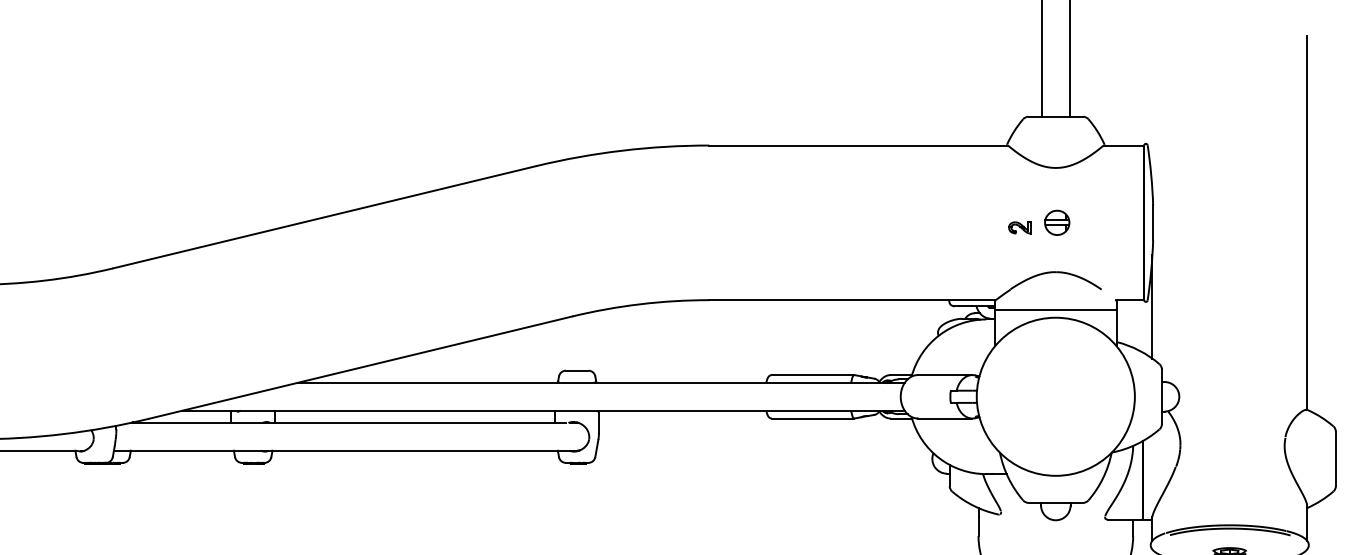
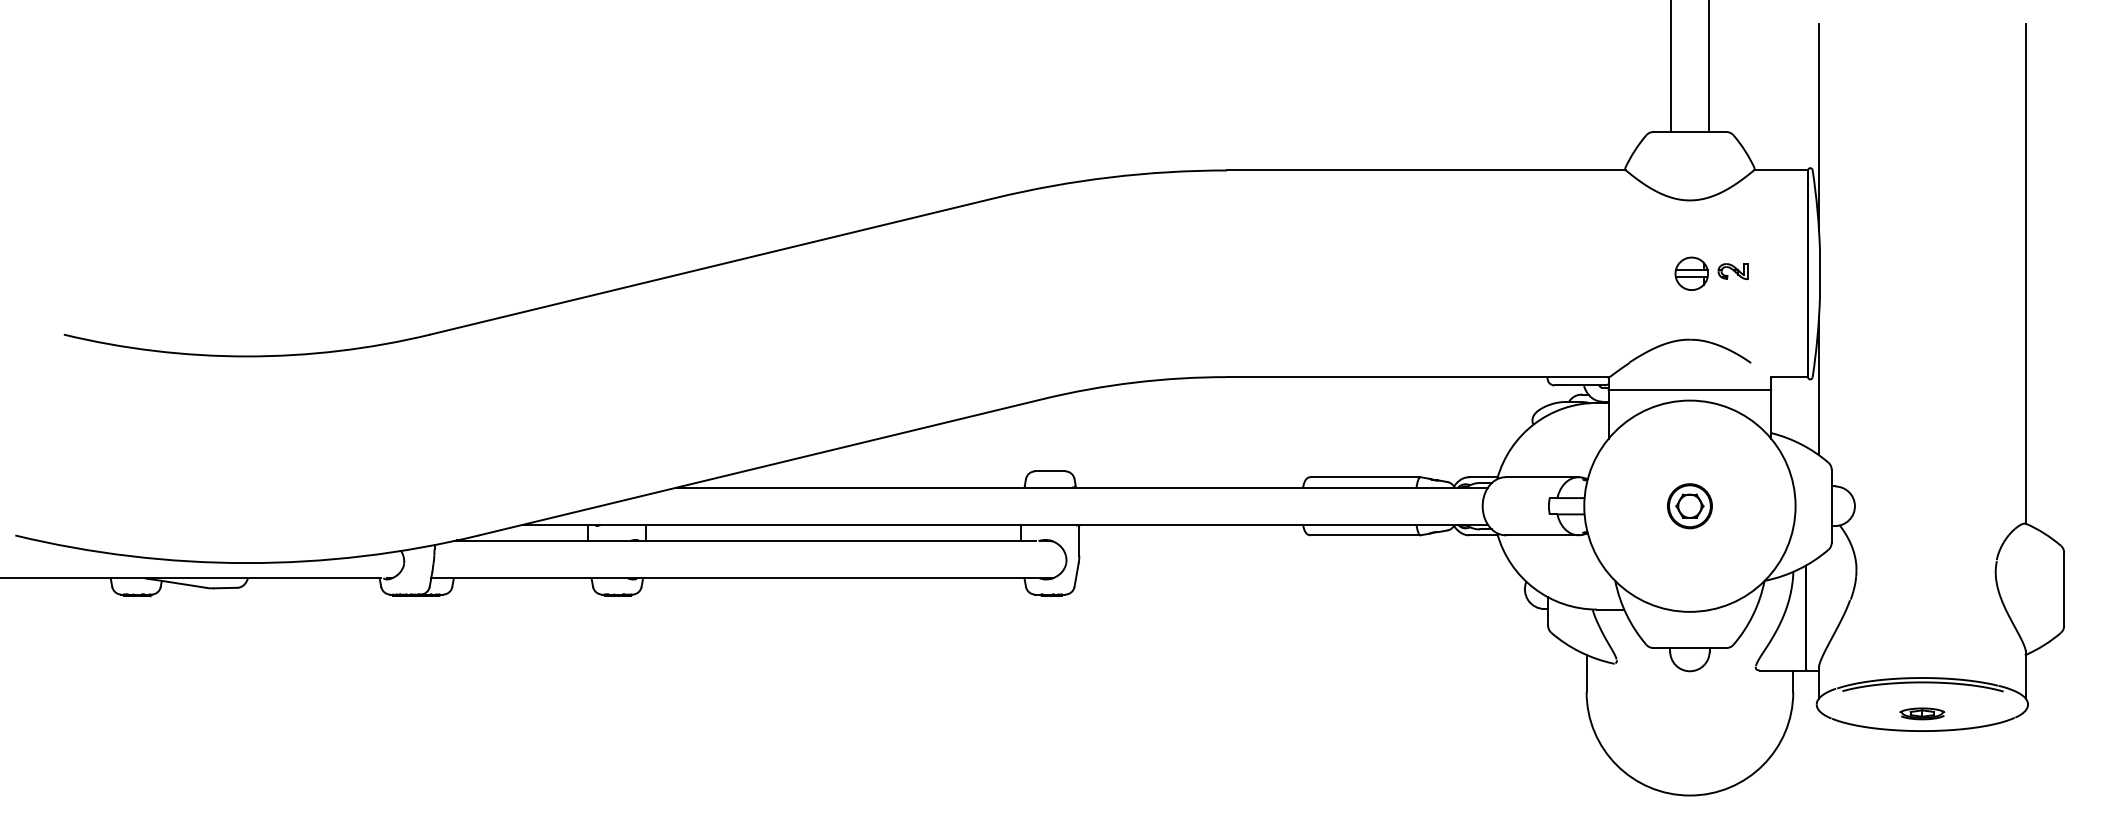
line: (1152, 113) -> (1819, 127), added
part: (1019, 227) -> (1732, 271), moved
part: (1055, 396) -> (1689, 506), added

